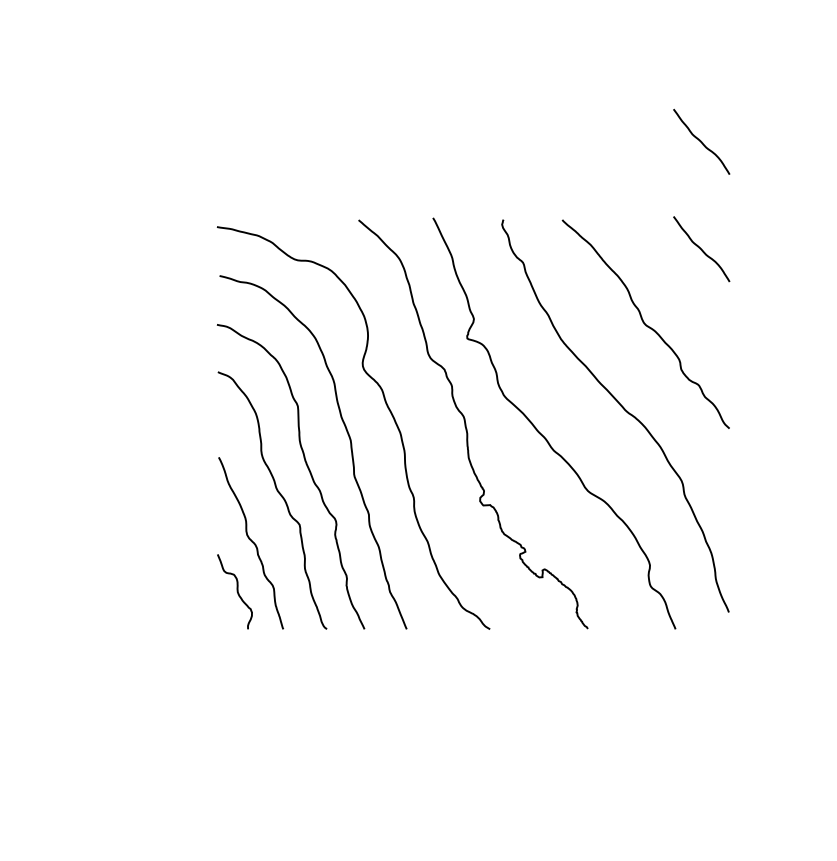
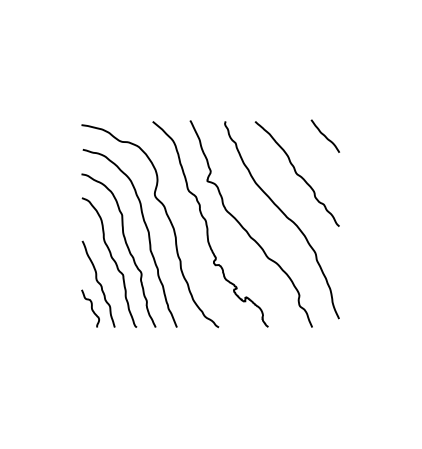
curve: (699, 140) -> (324, 81), removed

